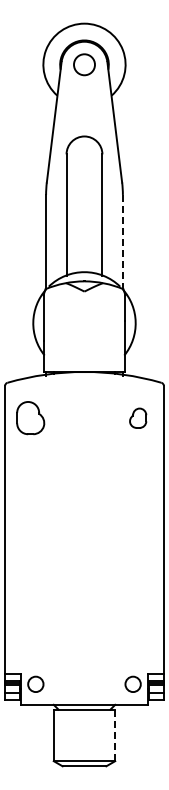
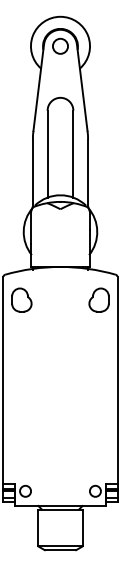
line: (122, 242) -> (87, 173), dashed -> solid
part: (137, 418) -> (98, 300), size x1.67
line: (115, 735) -> (82, 528), dashed -> solid

